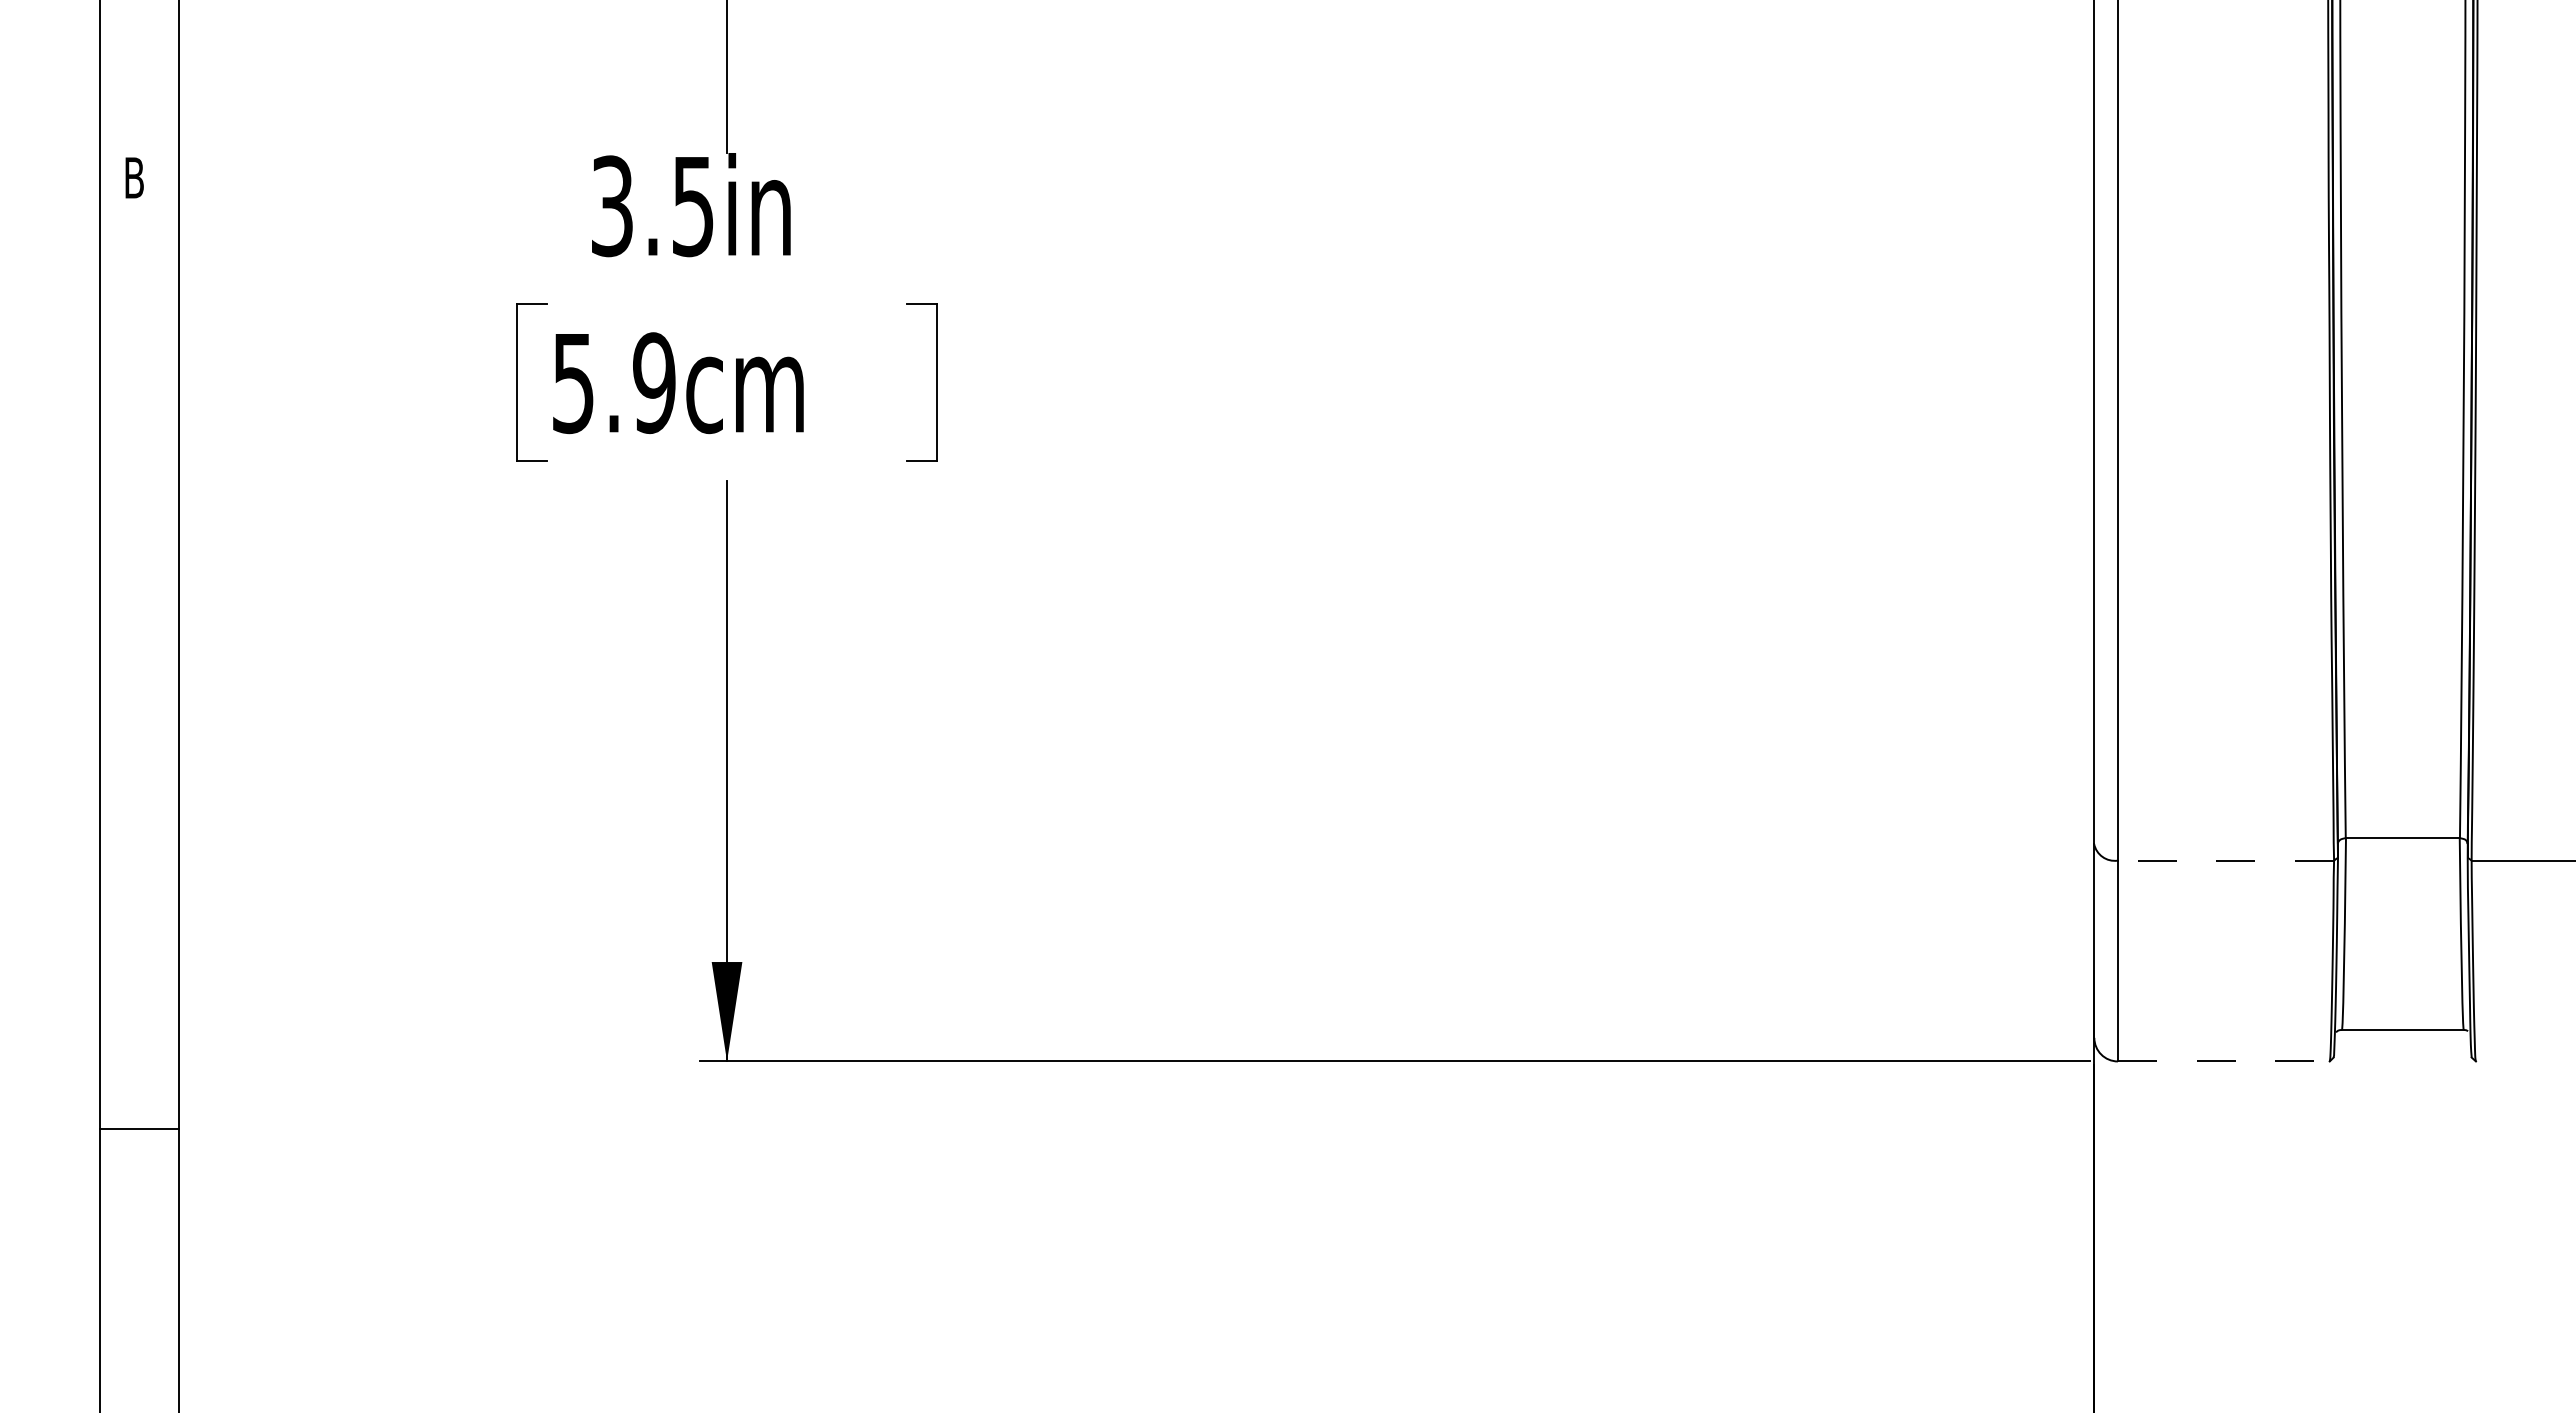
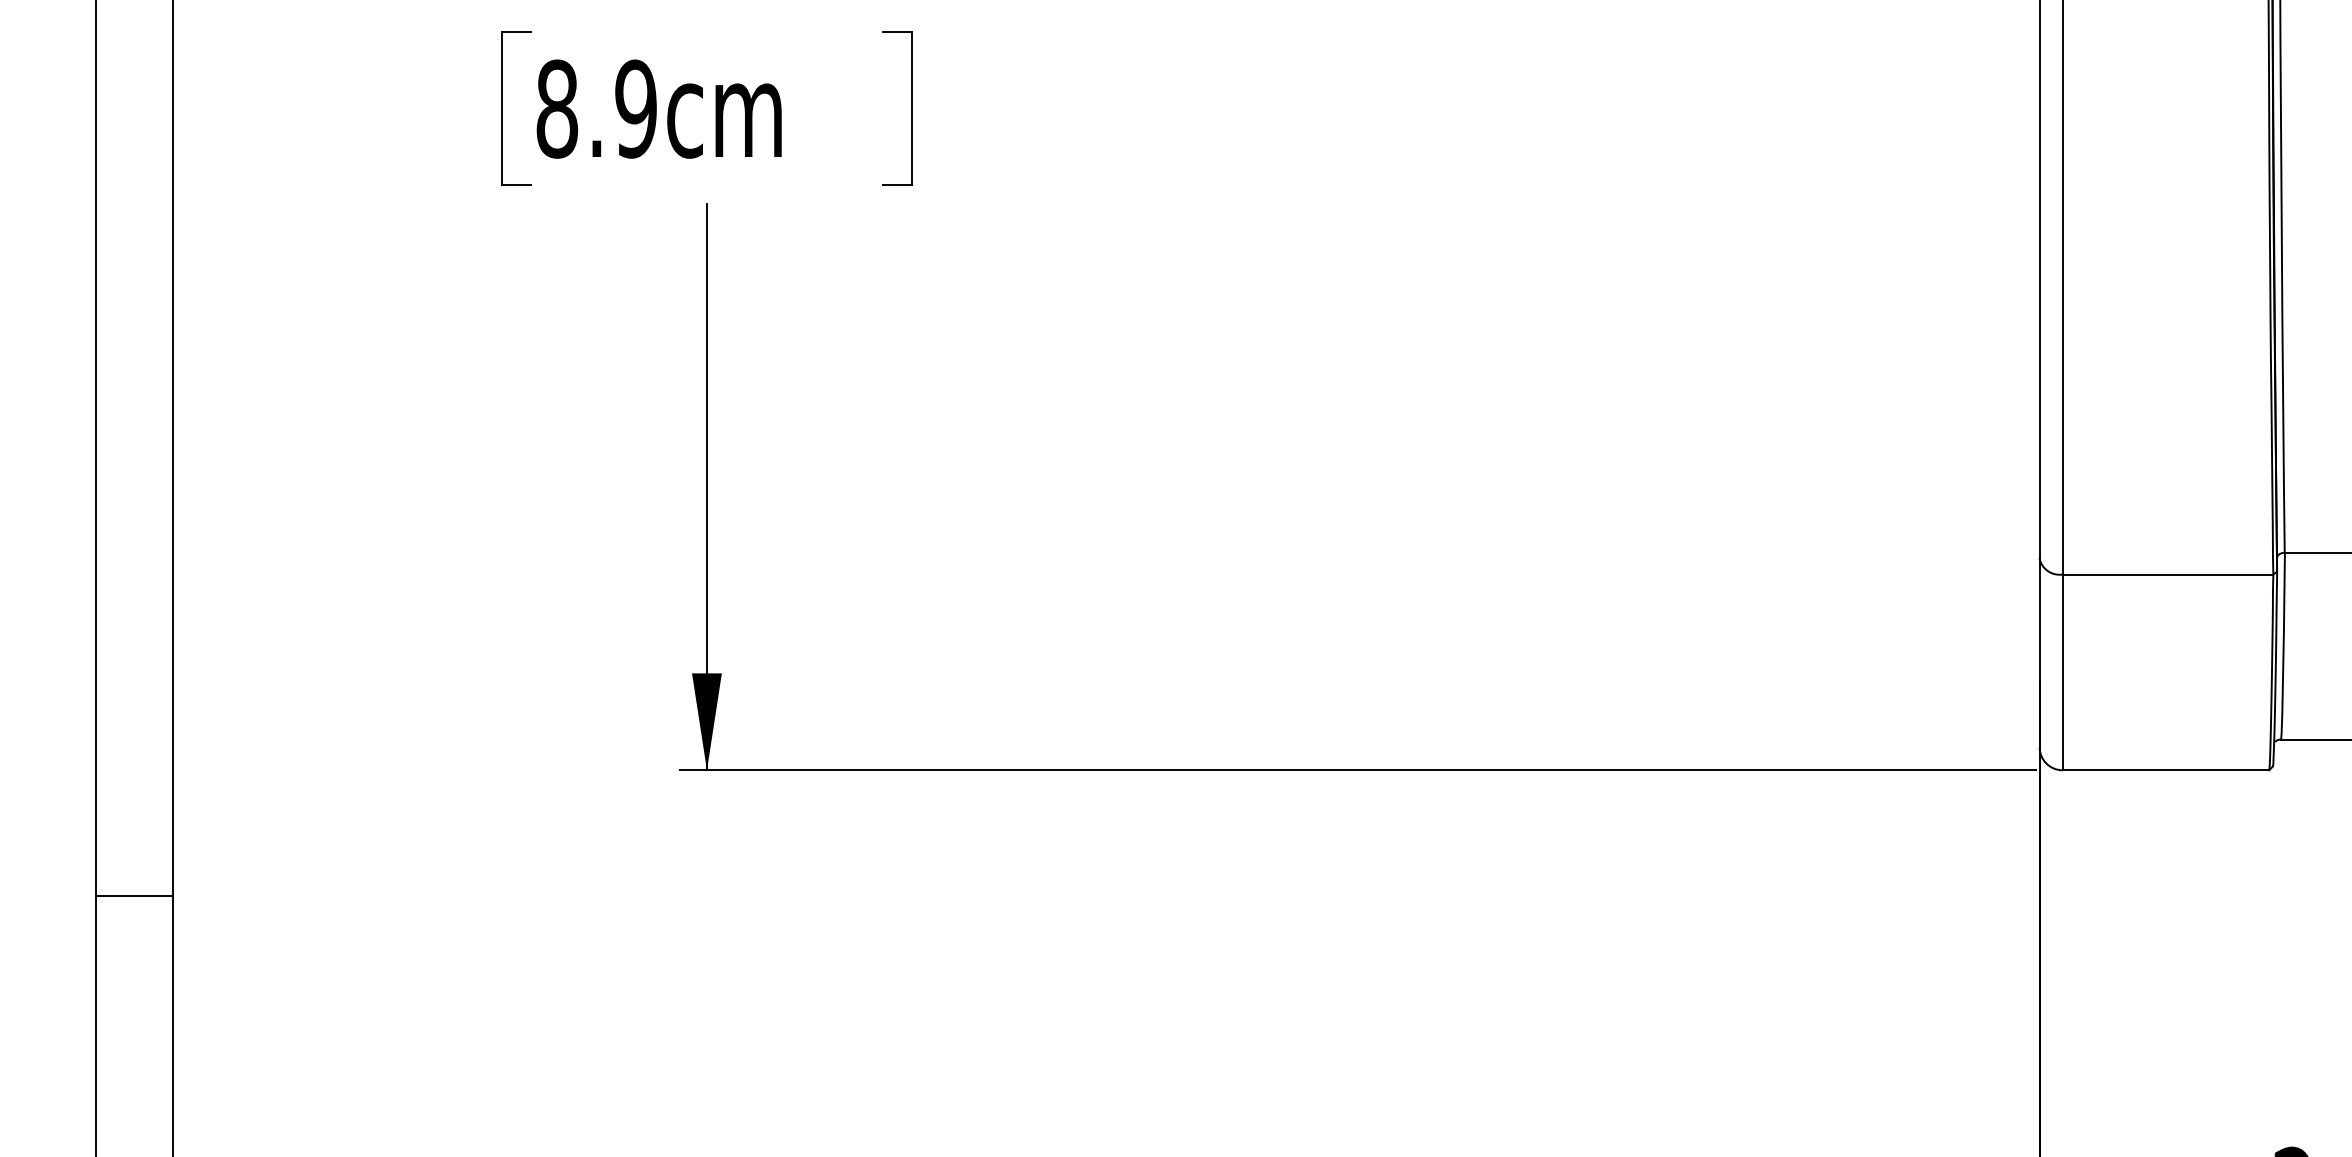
text: (573, 383) -> (557, 109), 5.9cm -> 8.9cm
line: (2225, 860) -> (2167, 574), dashed -> solid
line: (2223, 1061) -> (2165, 770), dashed -> solid
line: (139, 1128) -> (134, 896), moved

